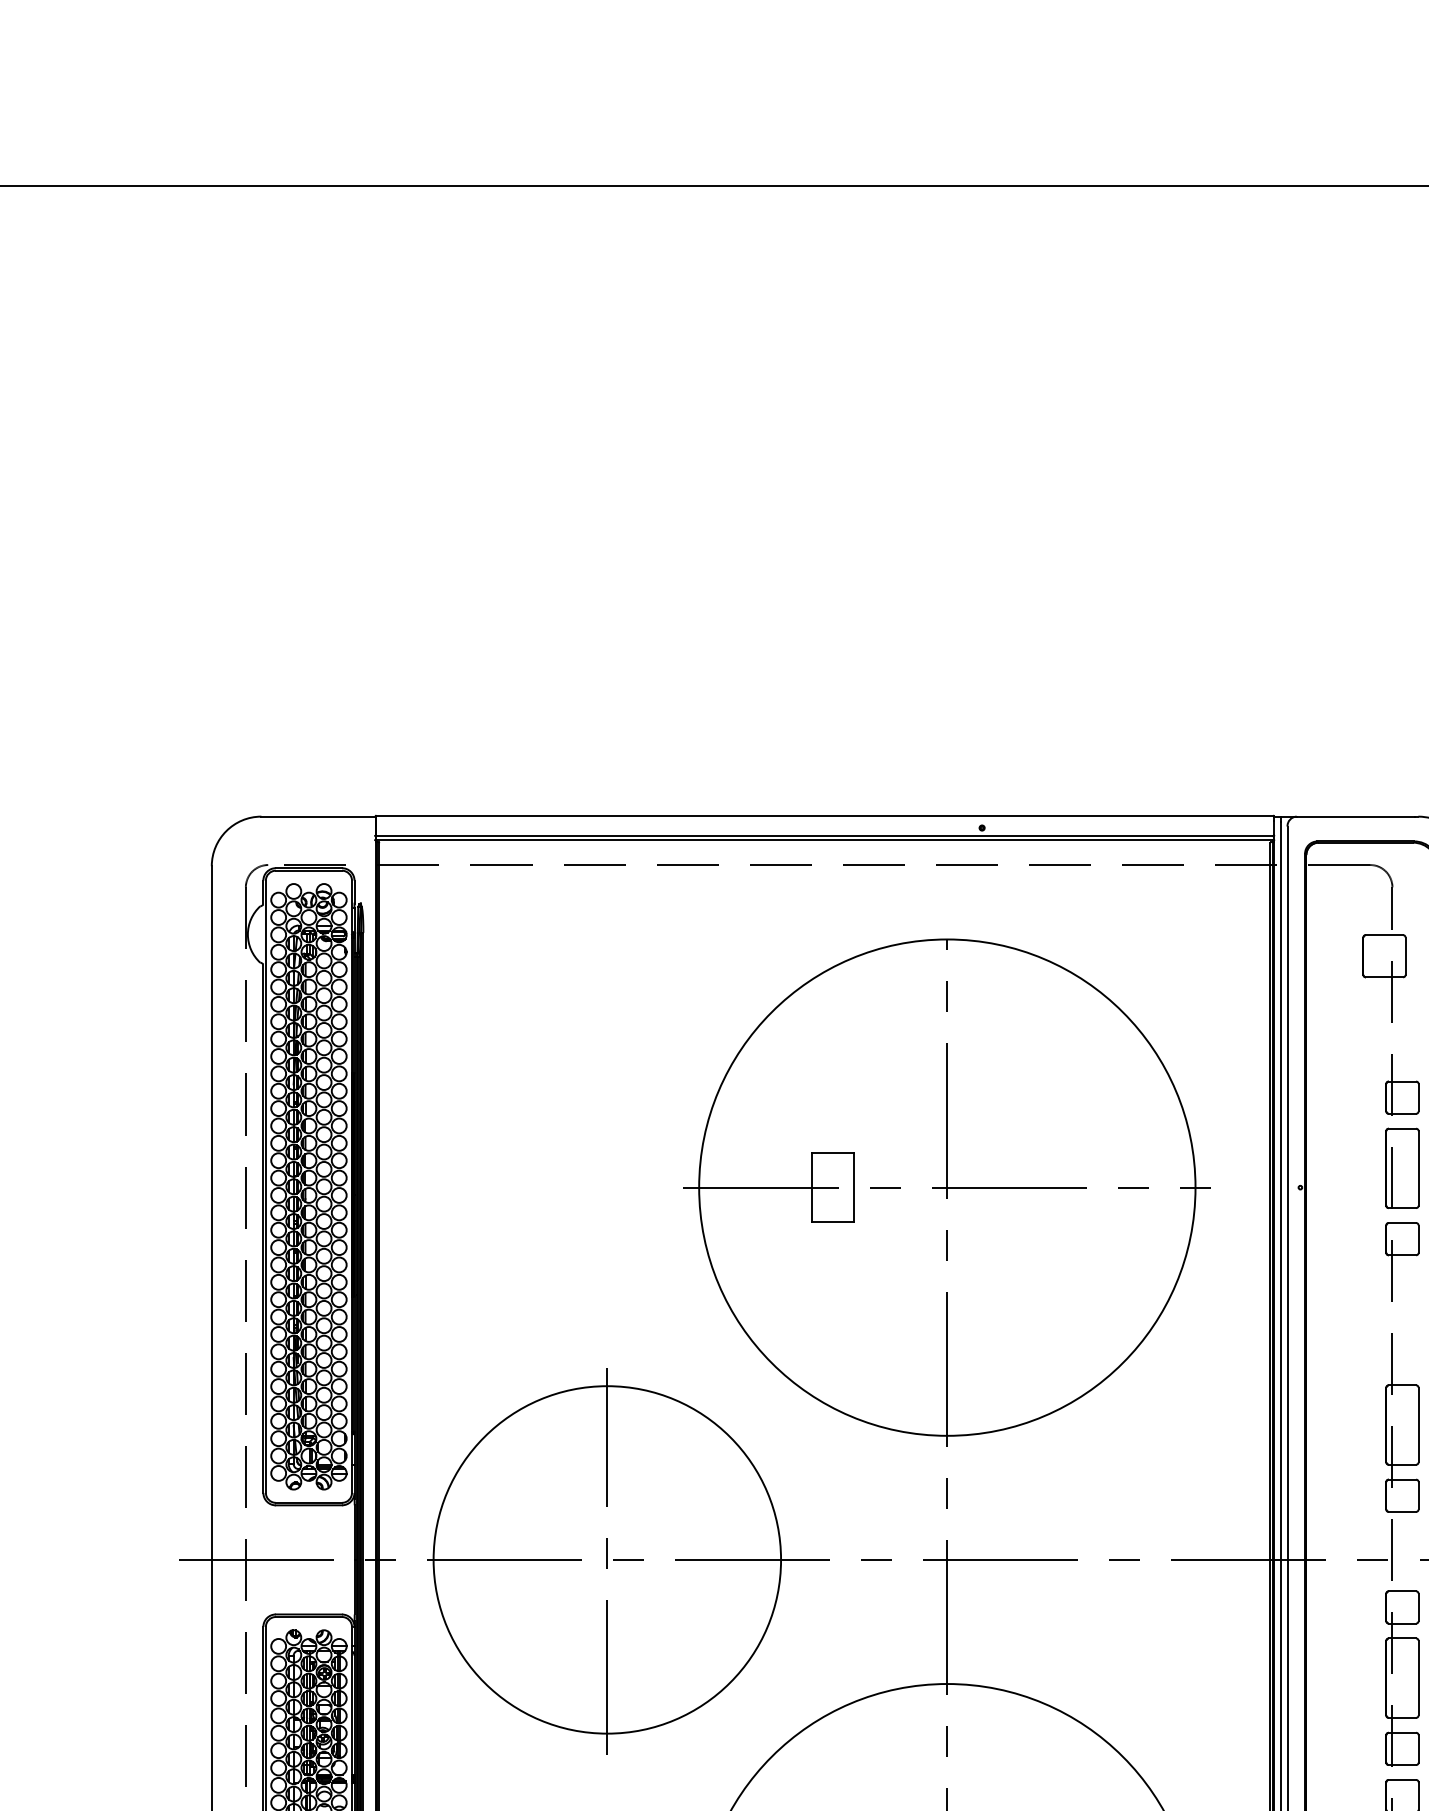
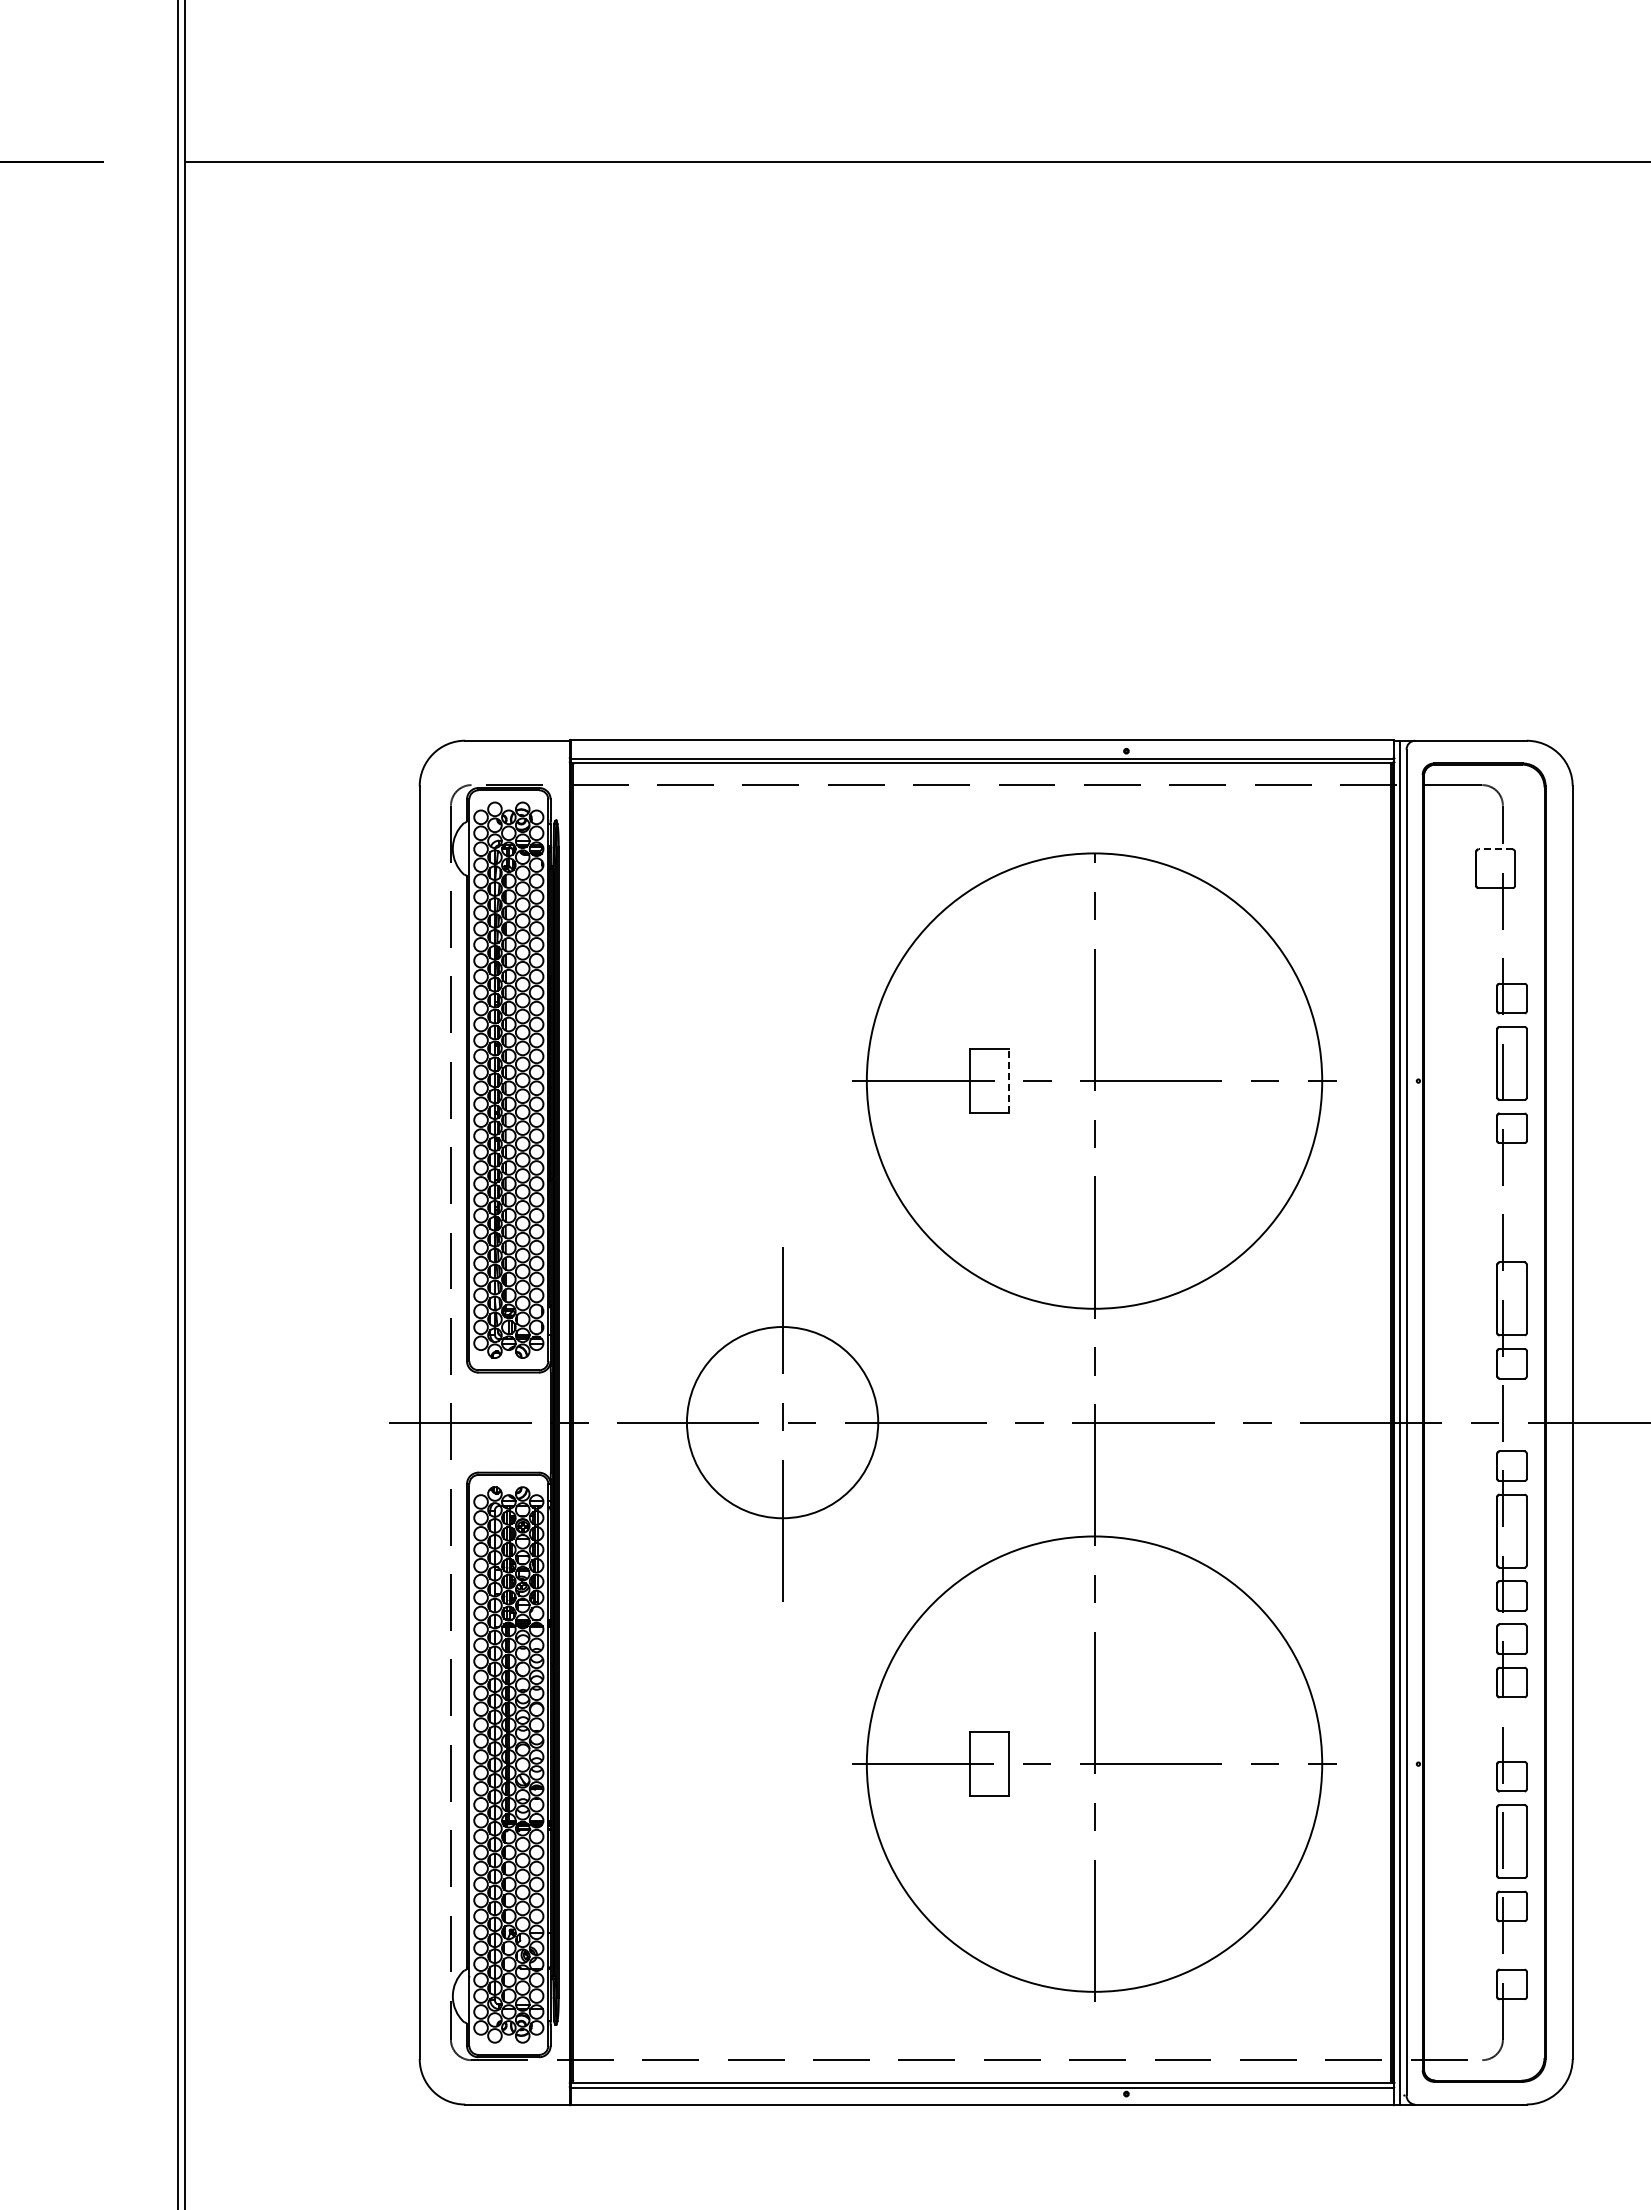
line: (1384, 935) -> (1495, 849), solid -> dashed
line: (854, 1188) -> (1009, 1081), solid -> dashed
circle: (607, 1559) -> (782, 1422), size x0.6

